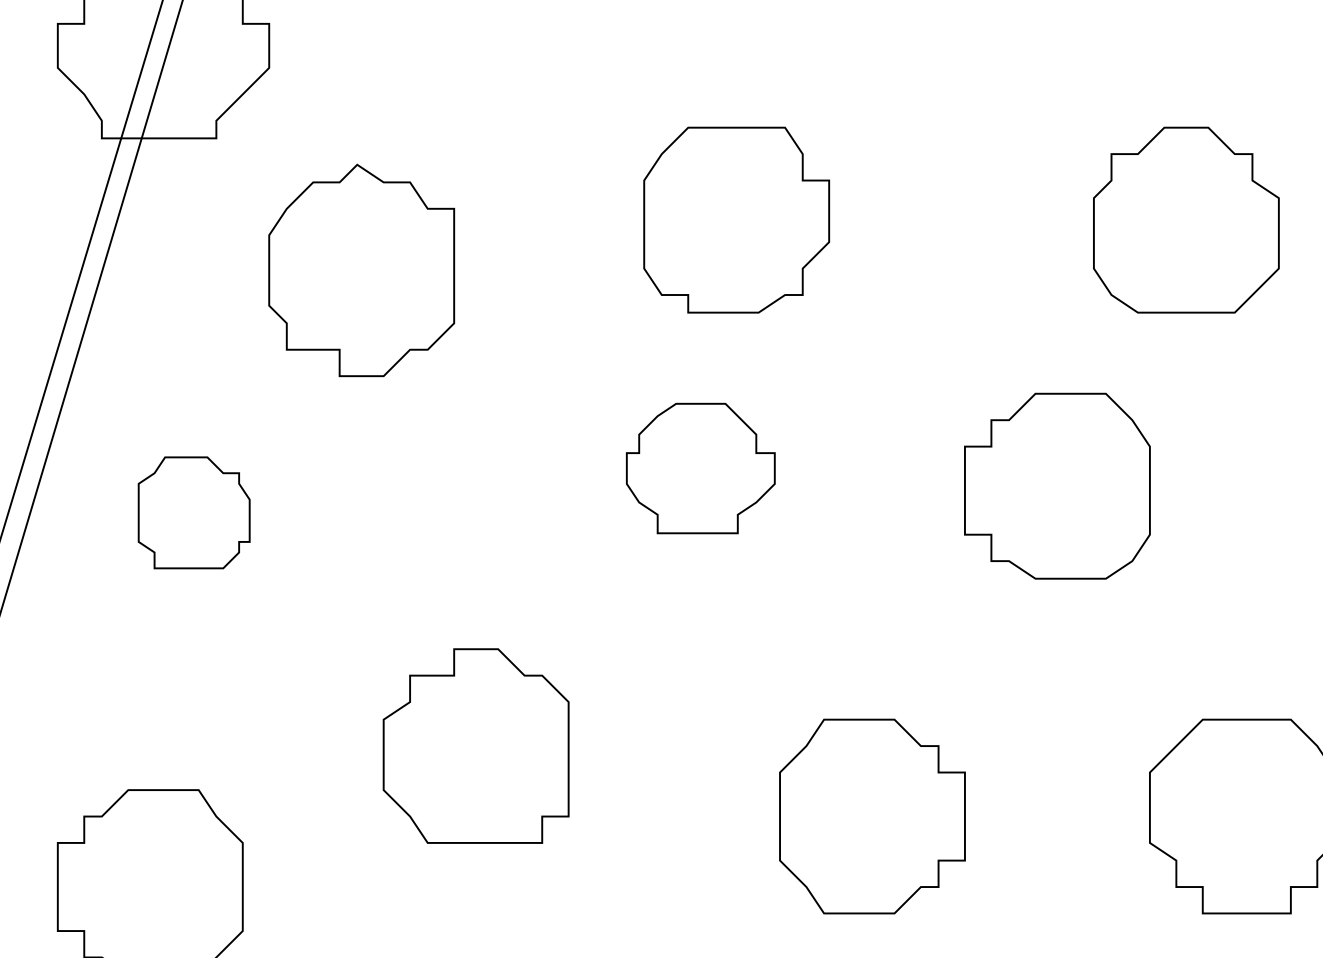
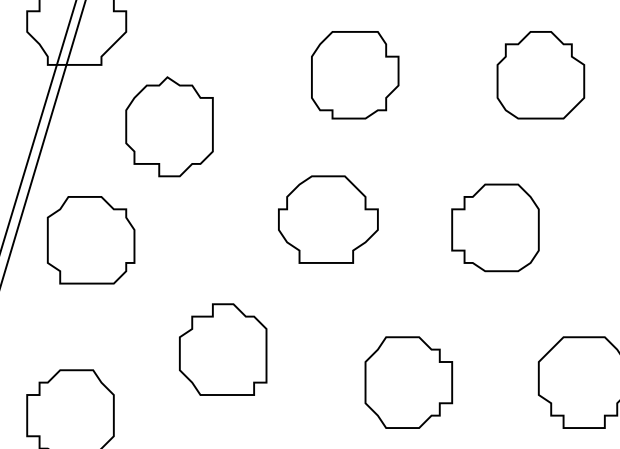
part: (737, 220) -> (355, 75), moved
part: (1185, 220) -> (540, 75), moved
part: (700, 468) -> (328, 219), size x1.43
part: (192, 513) -> (90, 240), size x1.67

